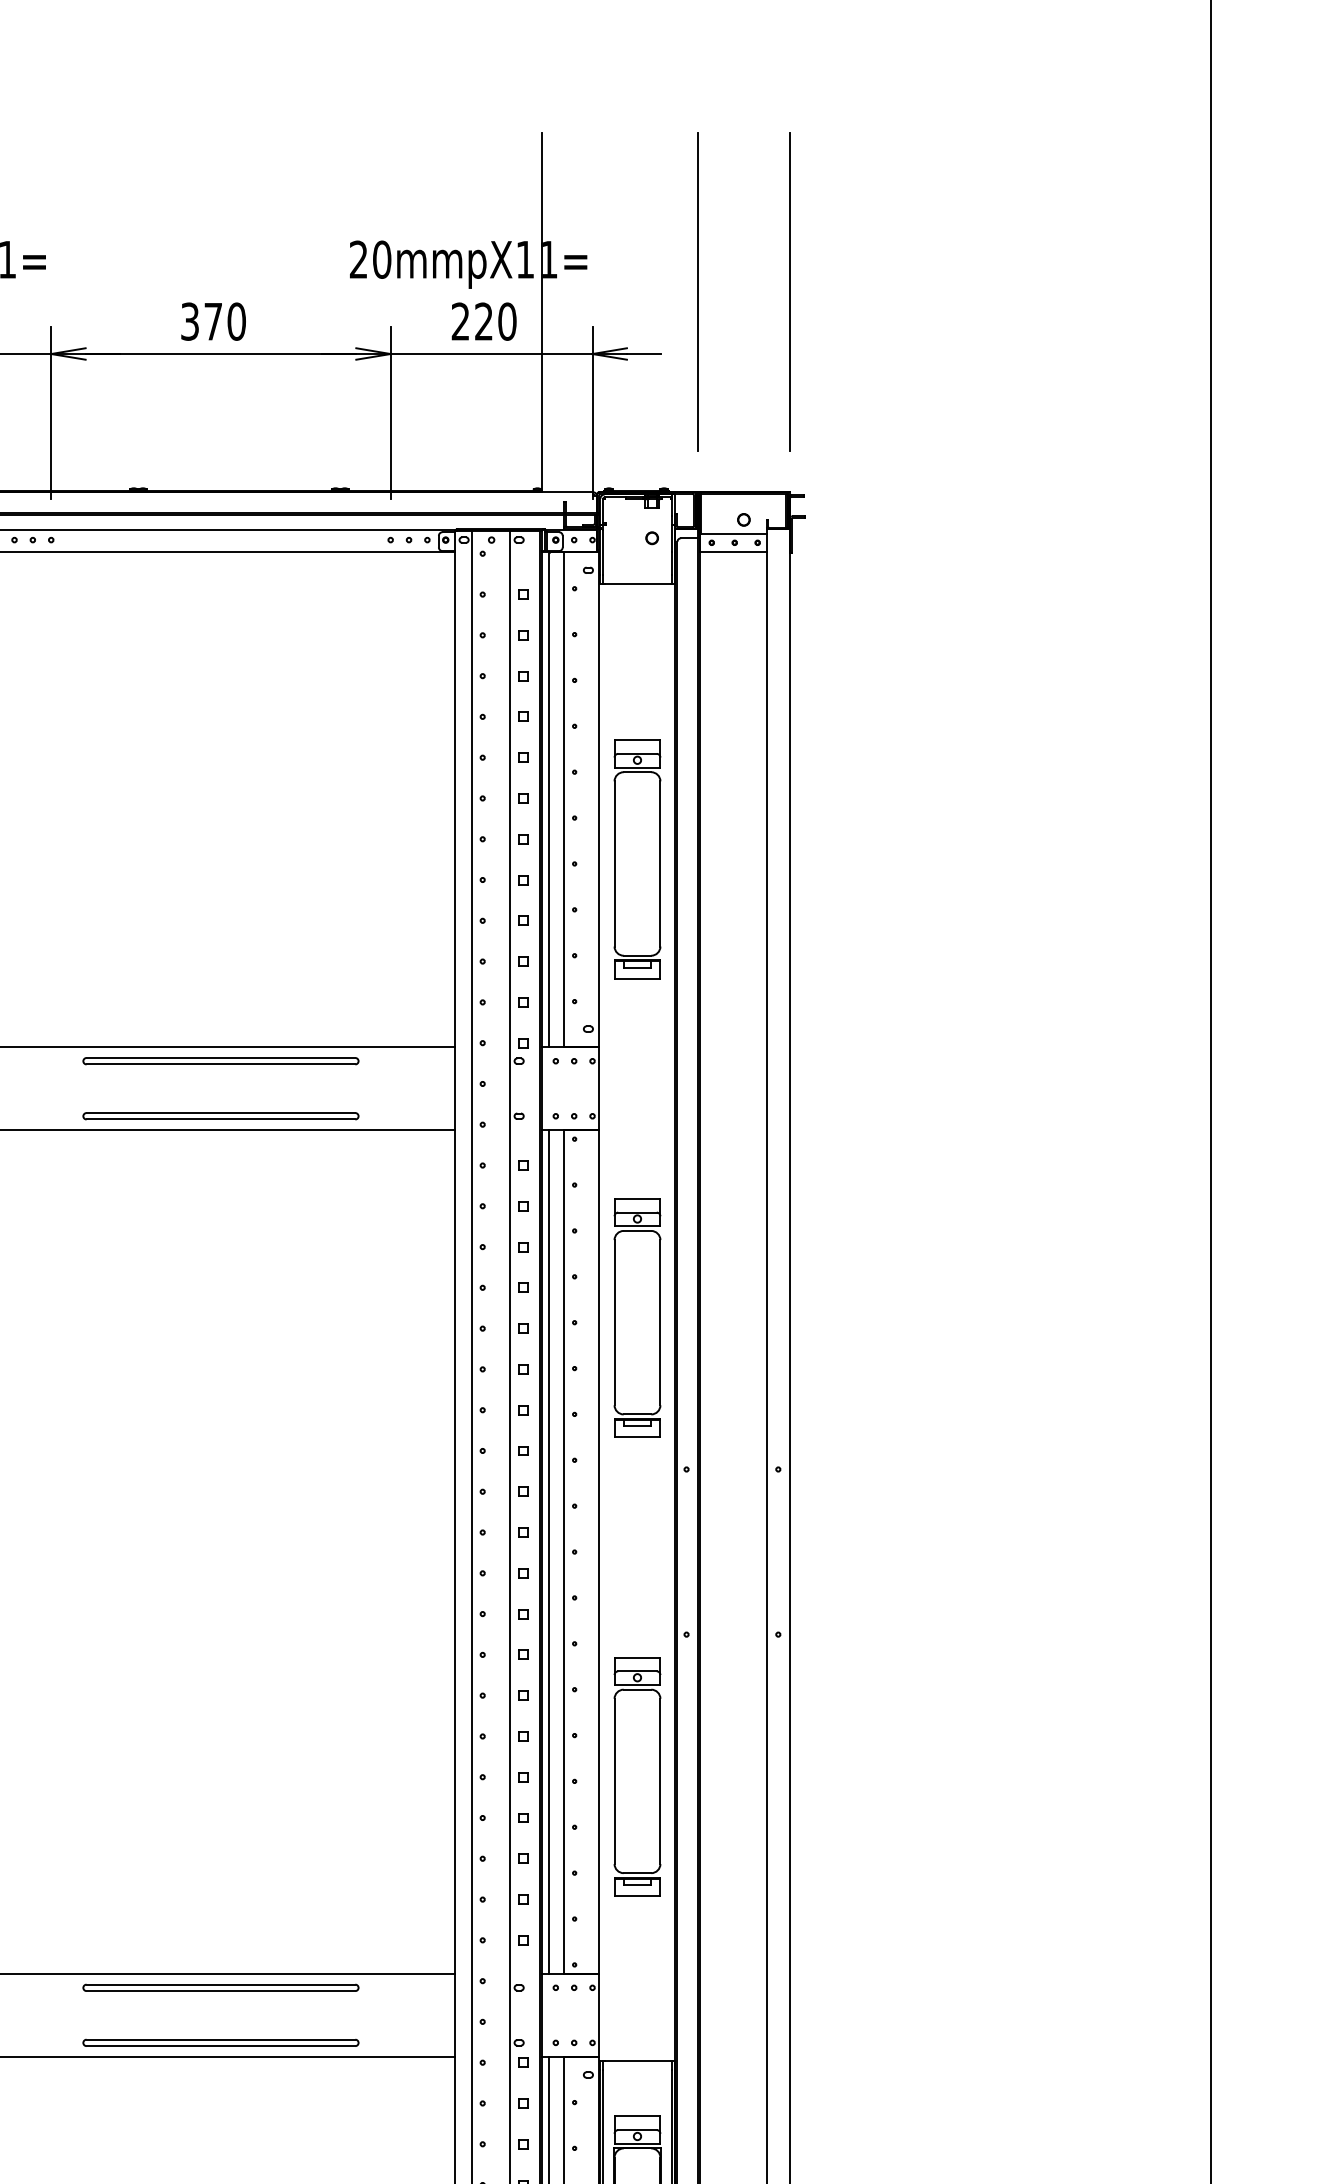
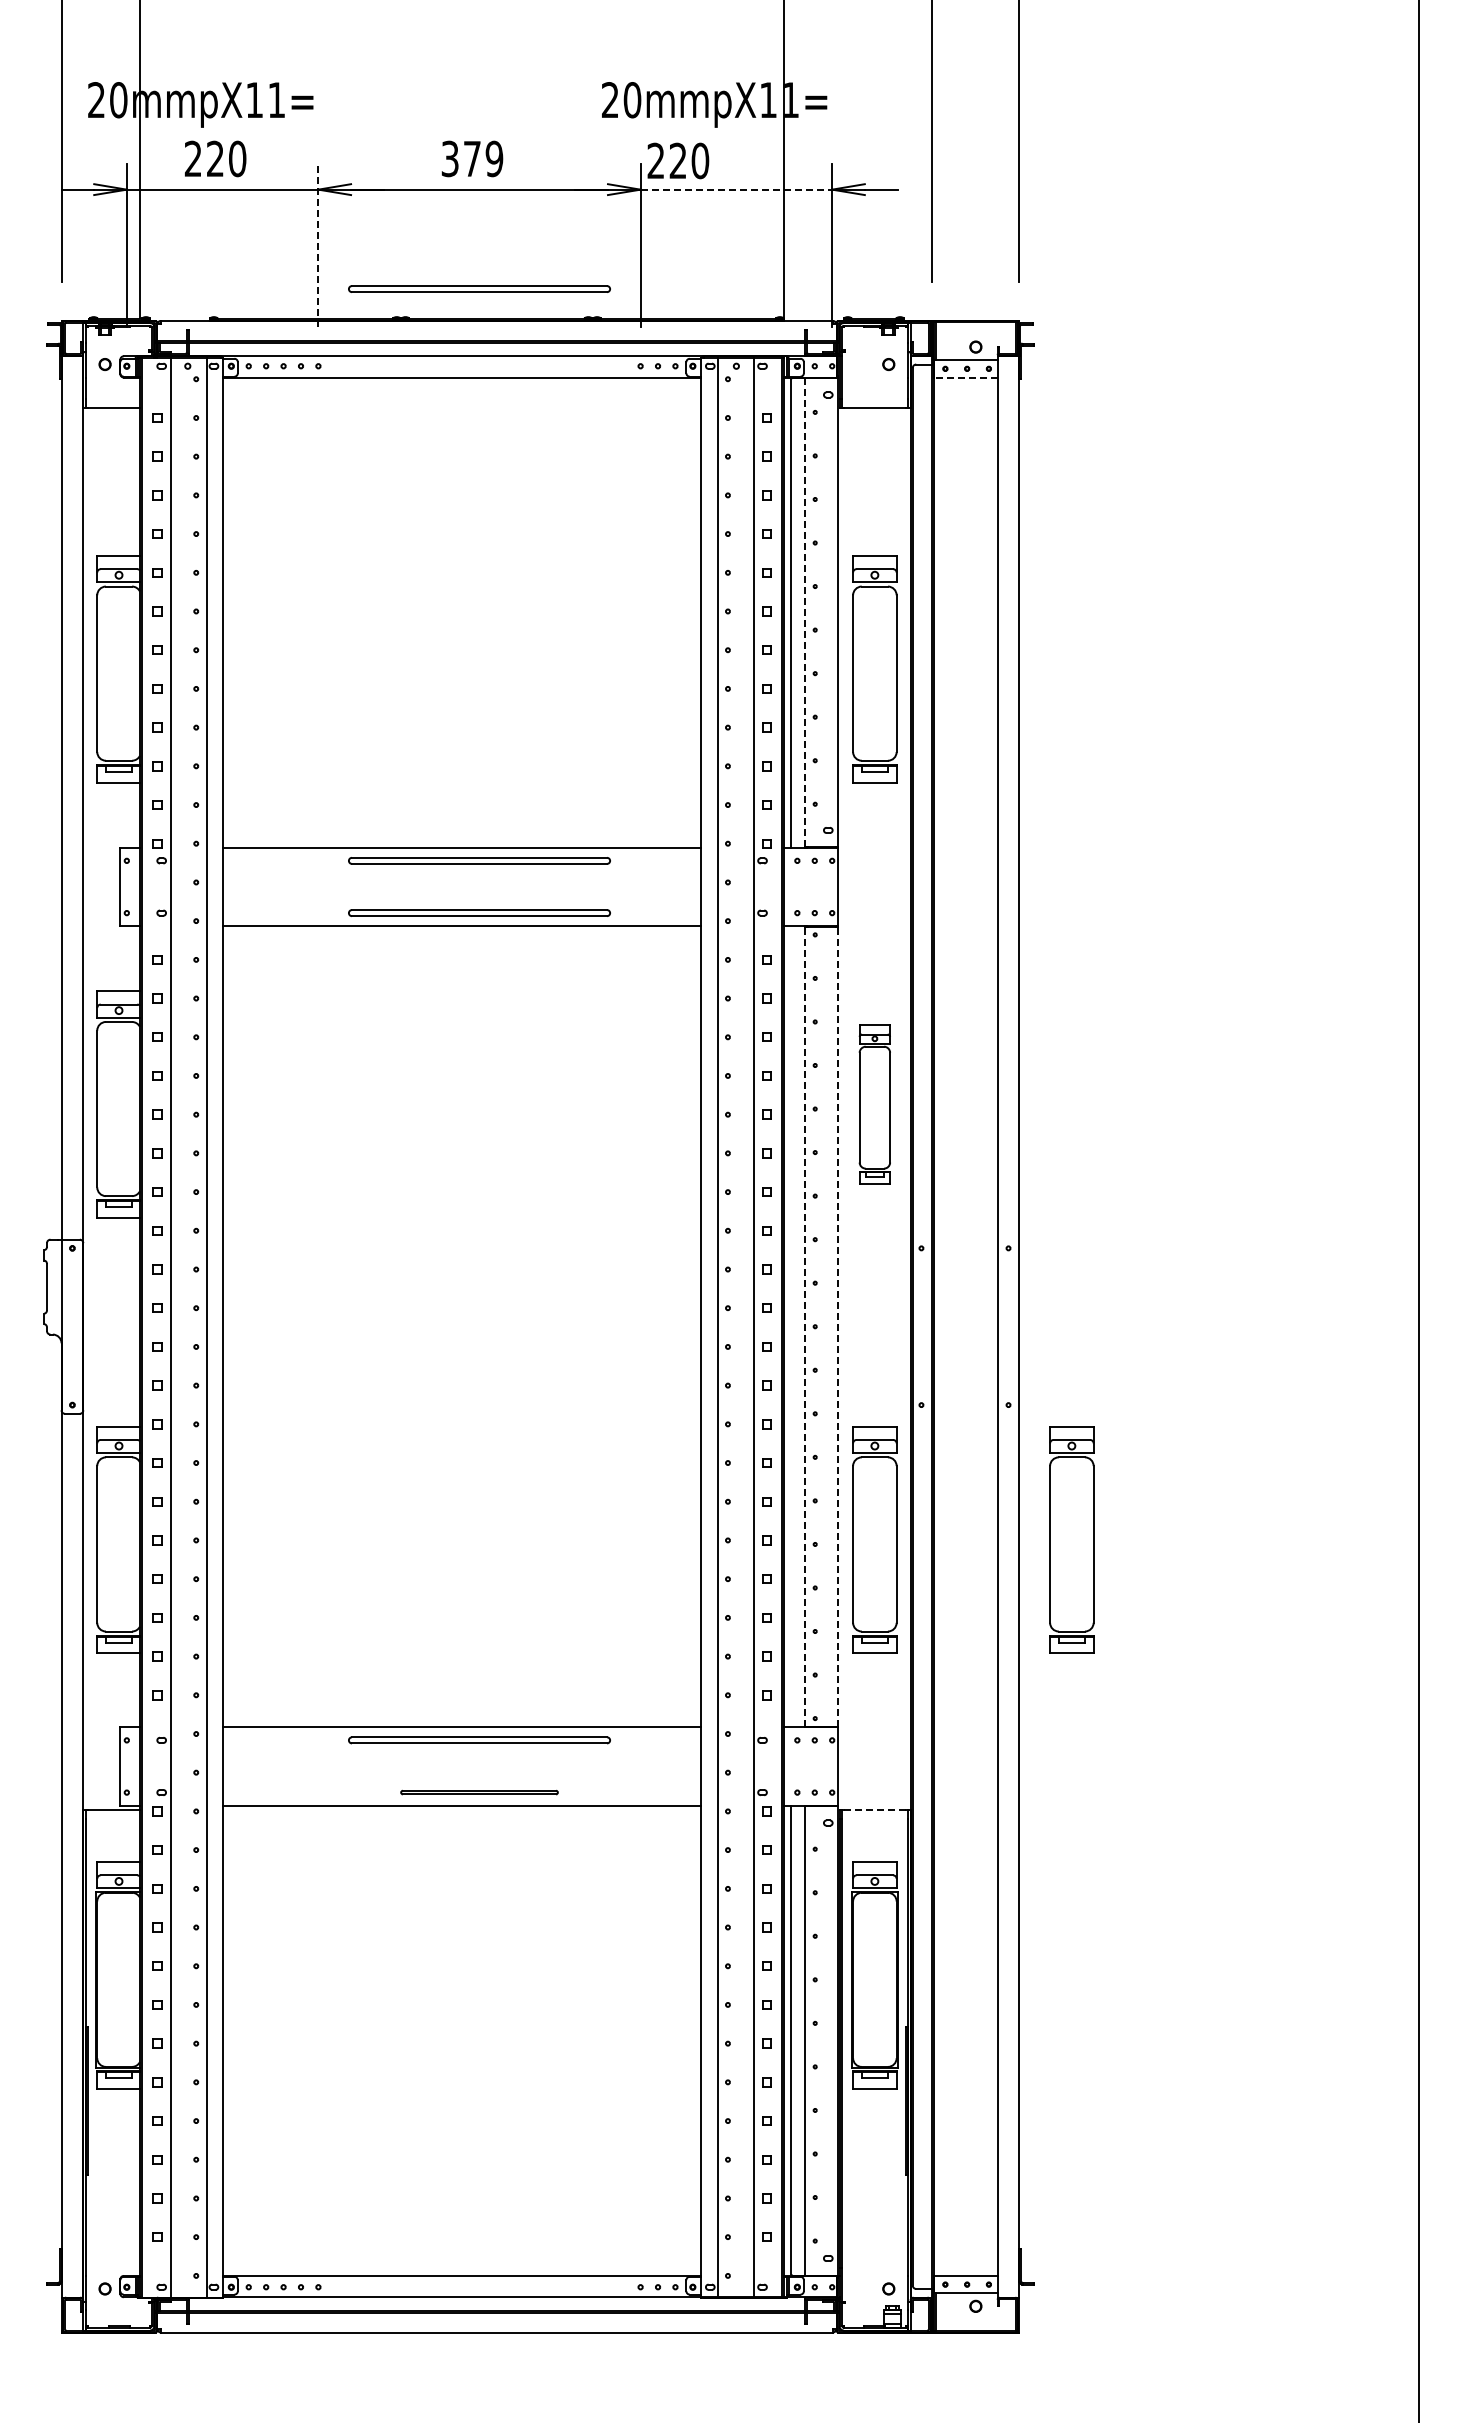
text: (484, 321) -> (678, 160), moved
text: (236, 322) -> (494, 159), 370 -> 379
line: (491, 353) -> (736, 189), solid -> dashed
line: (51, 412) -> (318, 245), solid -> dashed
part: (220, 458) -> (479, 288), added
line: (732, 551) -> (965, 377), solid -> dashed
line: (564, 799) -> (805, 612), solid -> dashed
part: (637, 1317) -> (874, 1104), size x0.7
line: (549, 1551) -> (791, 1326), removed
line: (564, 1551) -> (805, 1326), solid -> dashed
line: (599, 1551) -> (838, 1326), solid -> dashed
part: (844, 1776) -> (1071, 1539), added
part: (220, 2042) -> (479, 1792), size x0.6
line: (637, 2061) -> (874, 1810), solid -> dashed

